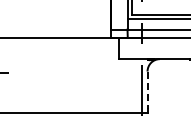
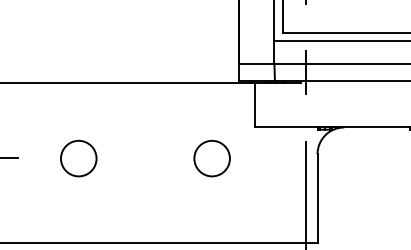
circle: (36, 73) -> (78, 158), added
circle: (98, 73) -> (211, 158), added
line: (147, 90) -> (317, 194), dashed -> solid

